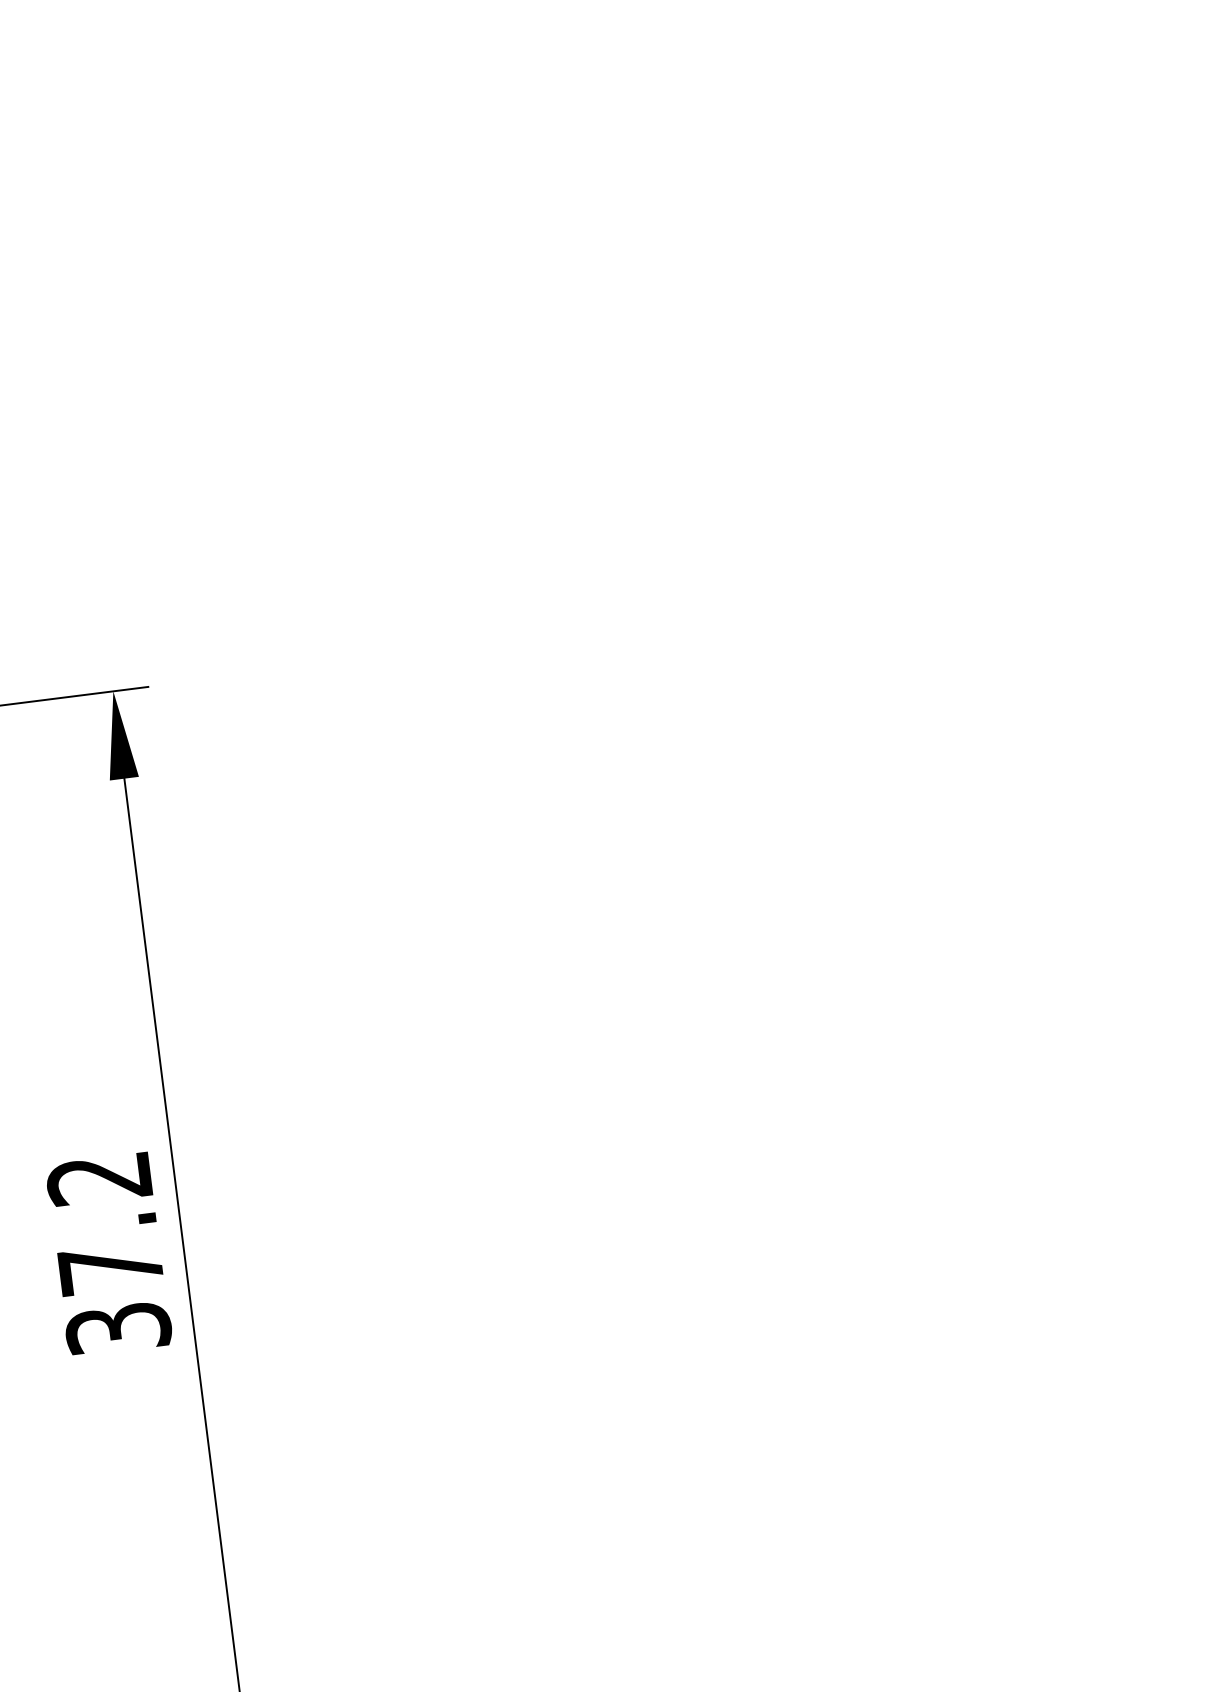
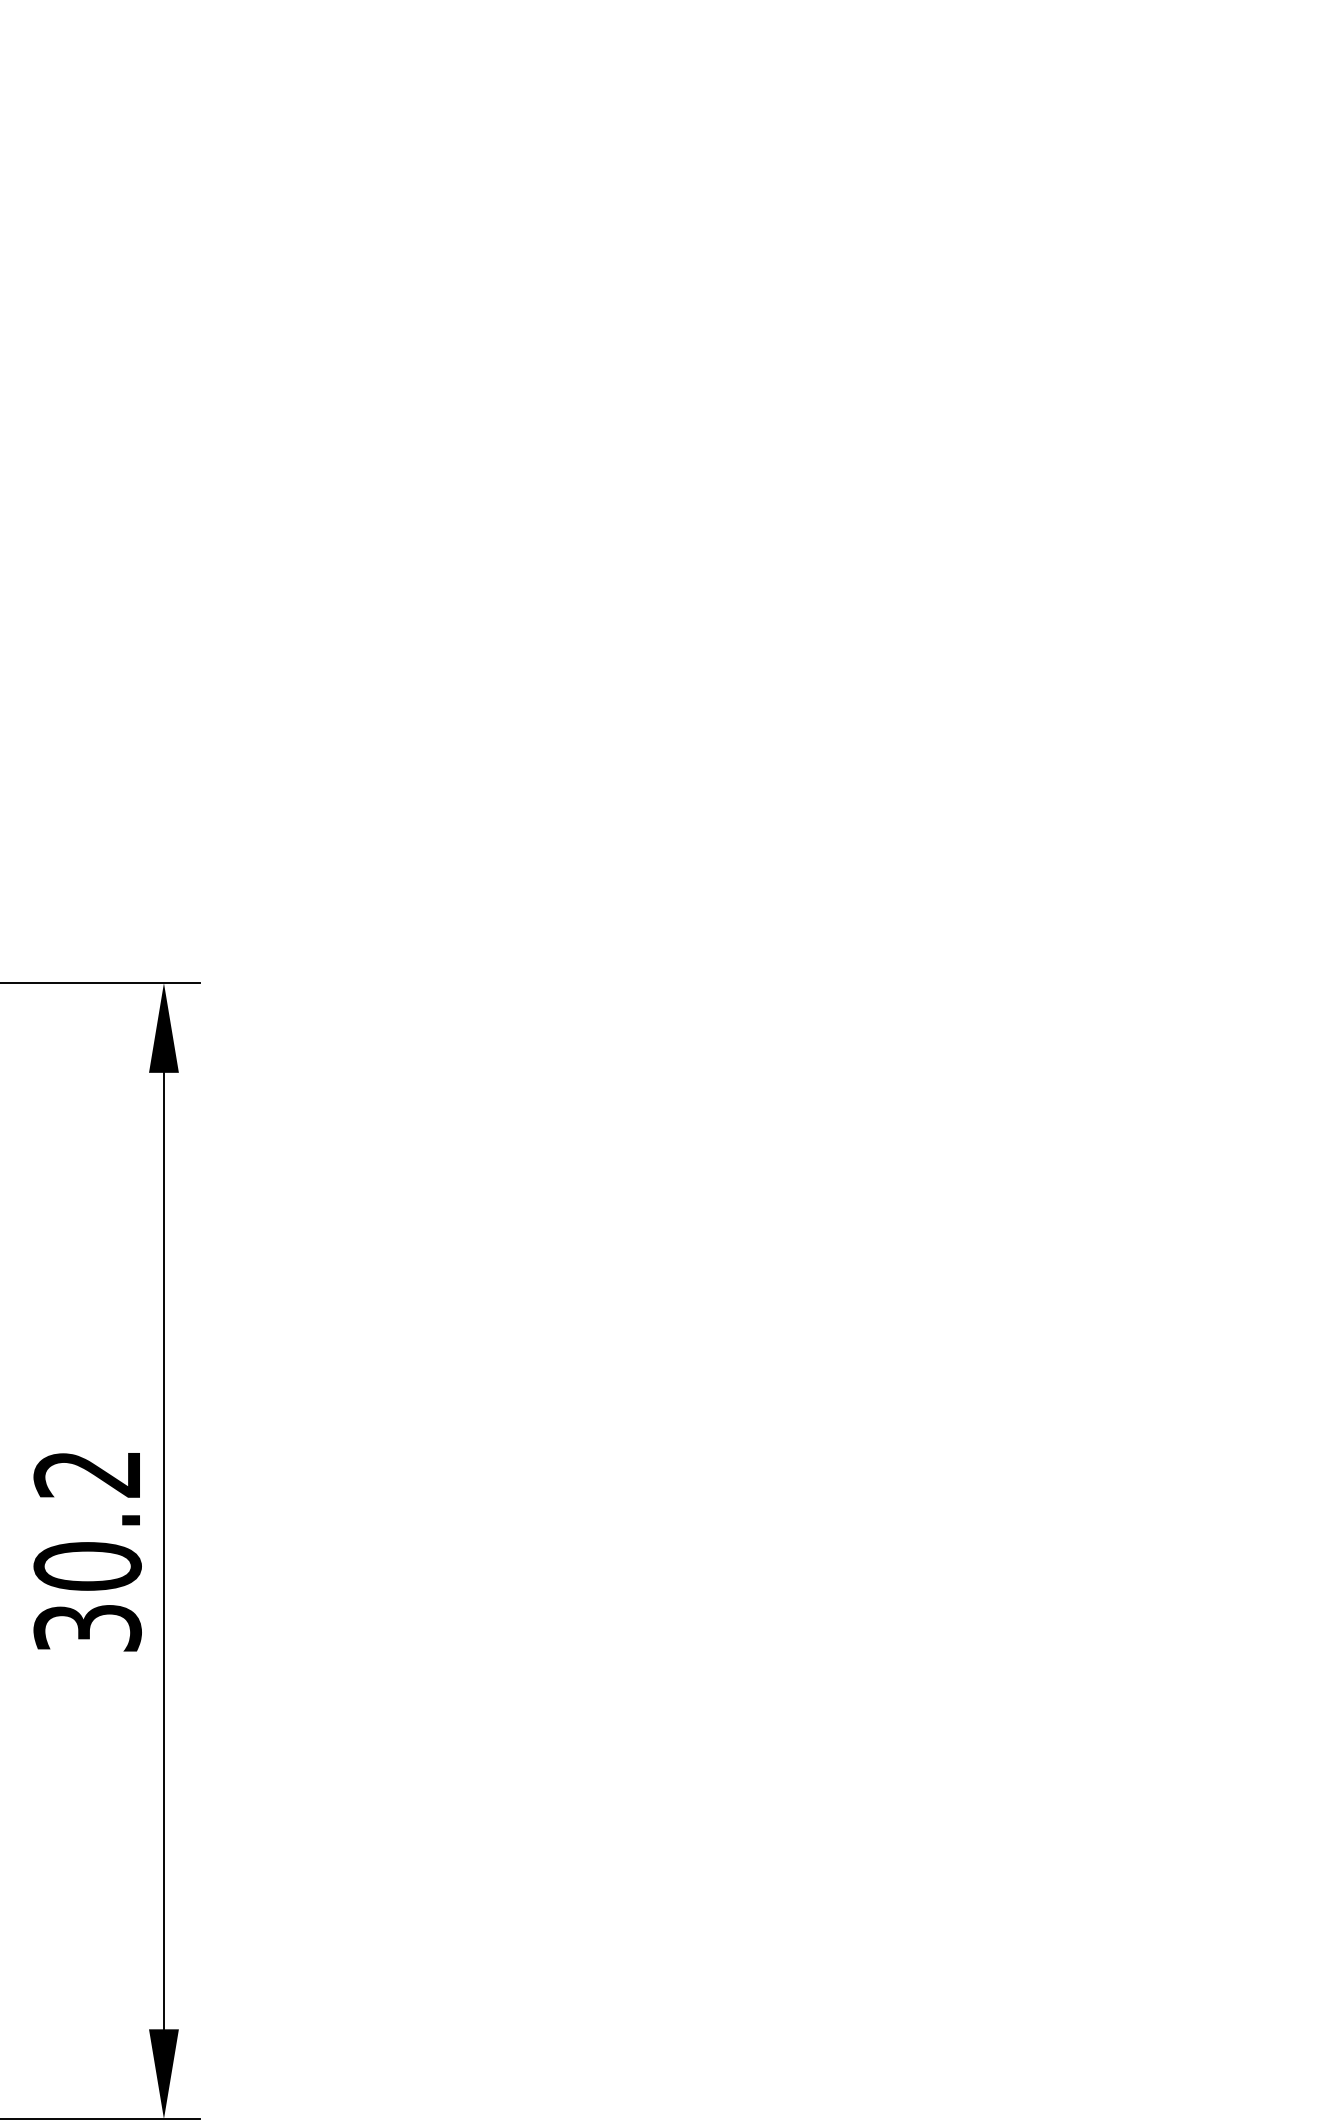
text: (110, 1268) -> (87, 1566), 37.2 -> 30.2

